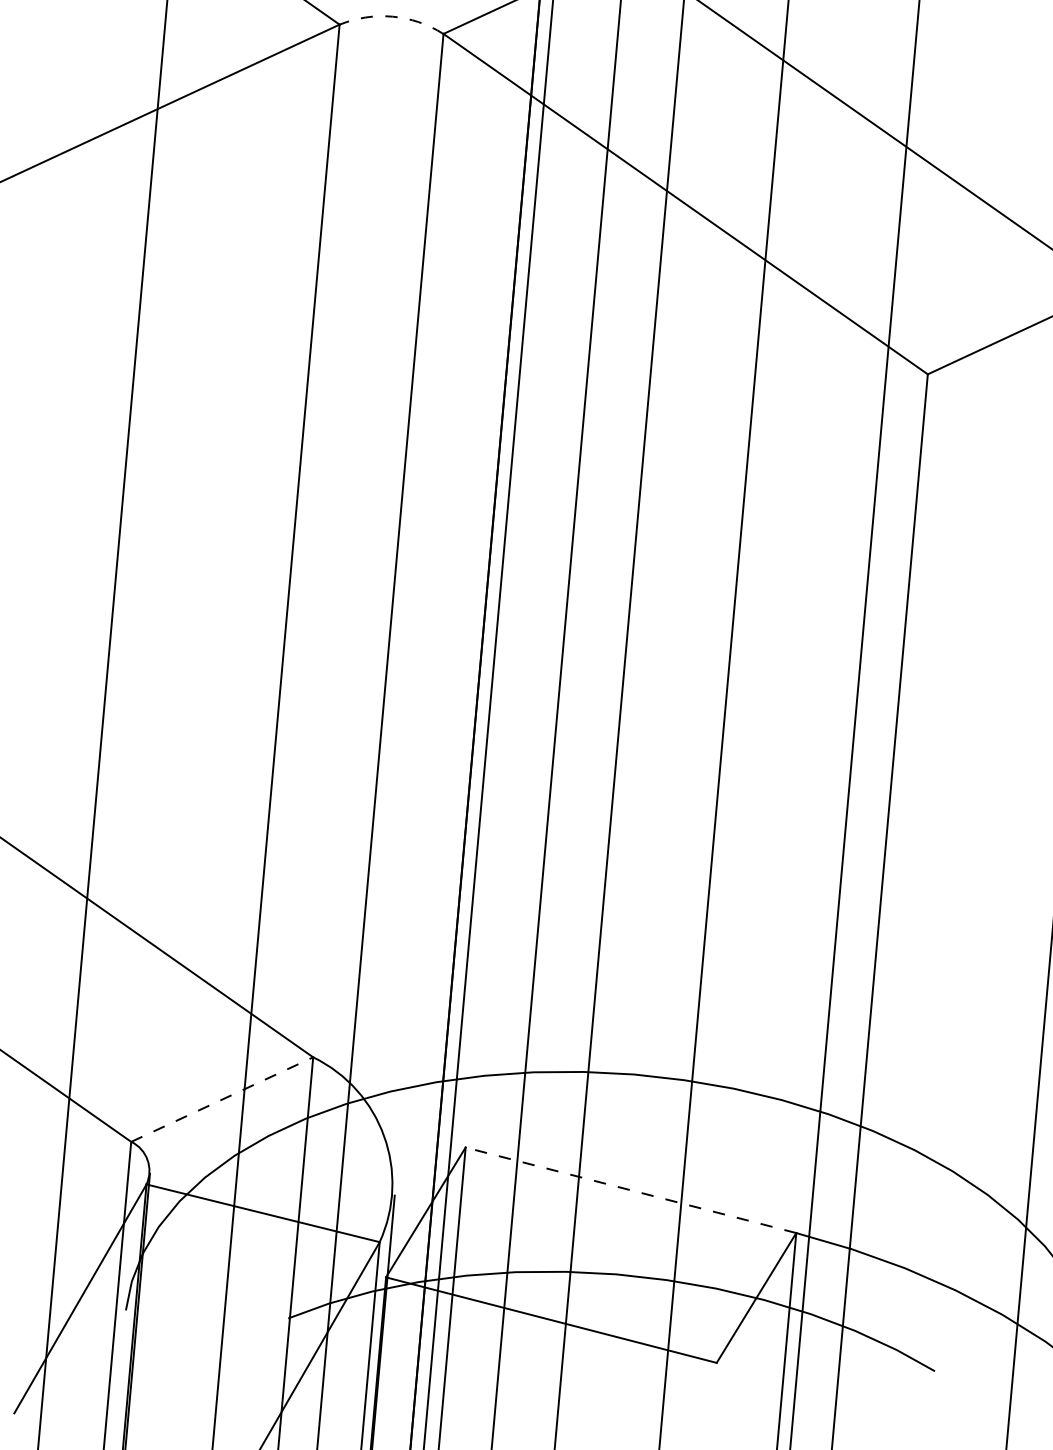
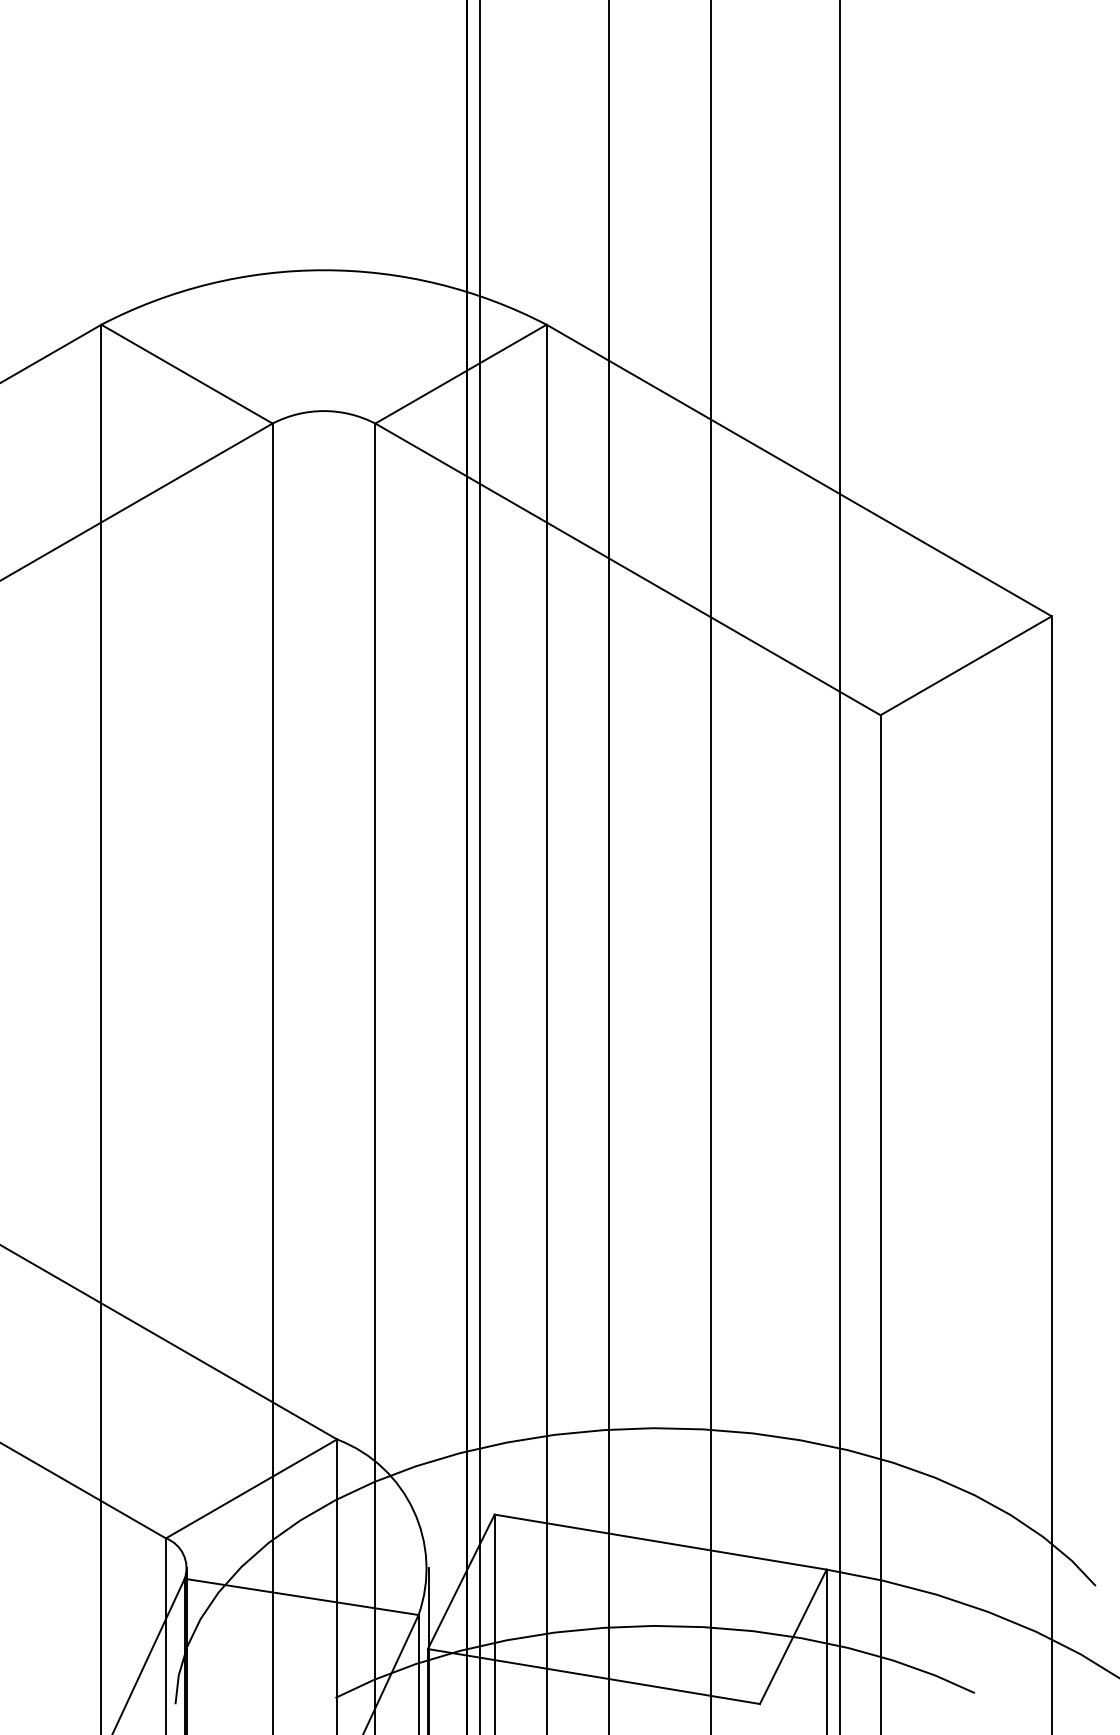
arc: (392, 17) -> (323, 411), dashed -> solid
line: (222, 1099) -> (251, 1488), dashed -> solid
line: (630, 1190) -> (660, 1542), dashed -> solid

